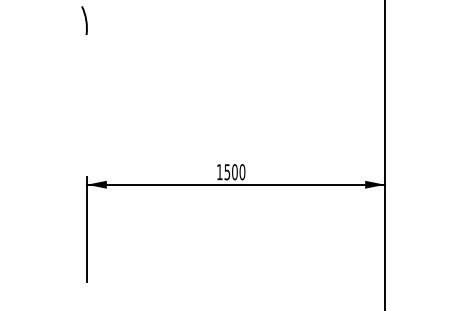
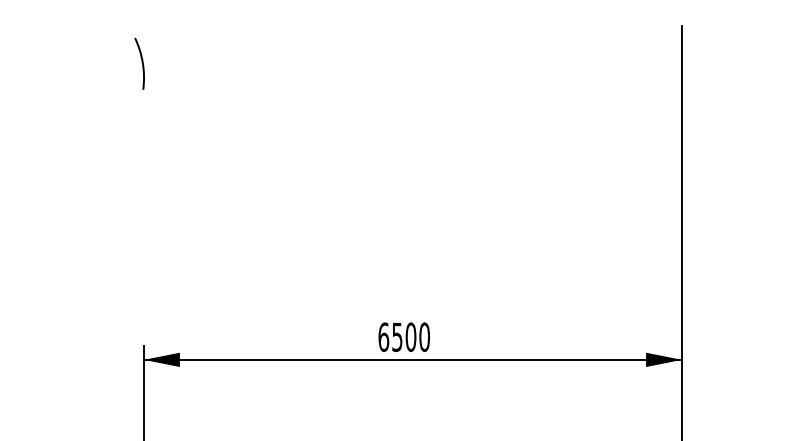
text: (219, 172) -> (383, 337), 1500 -> 6500

